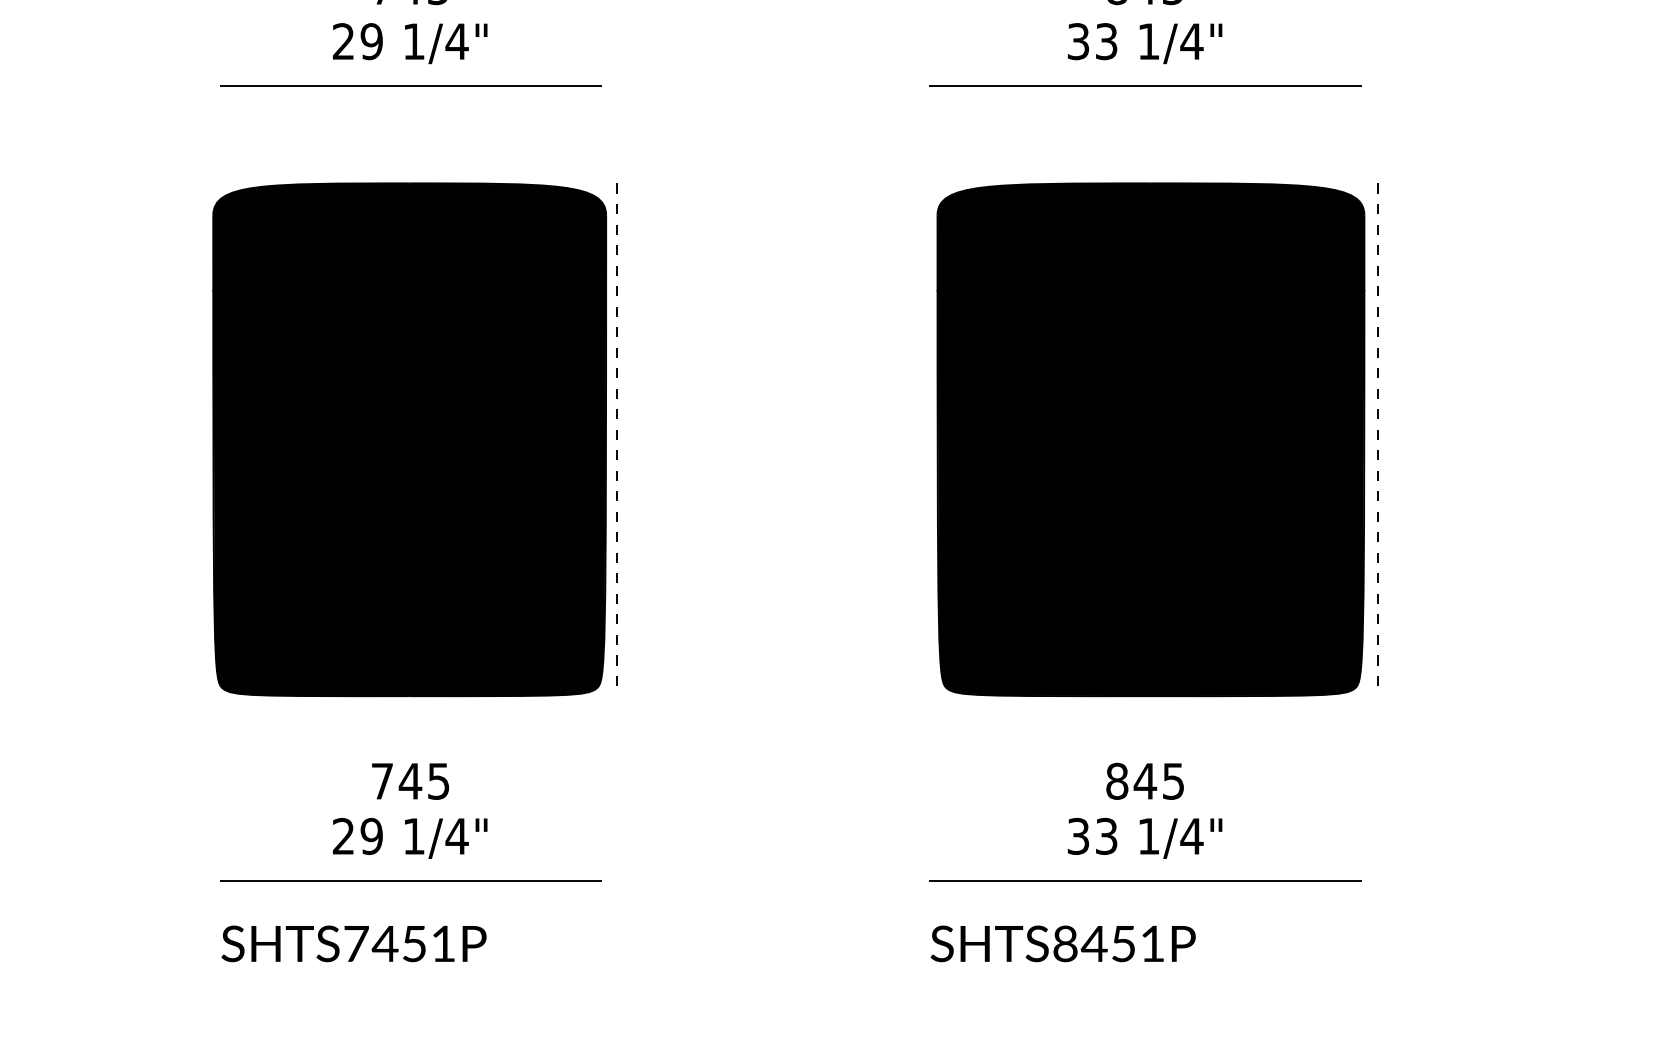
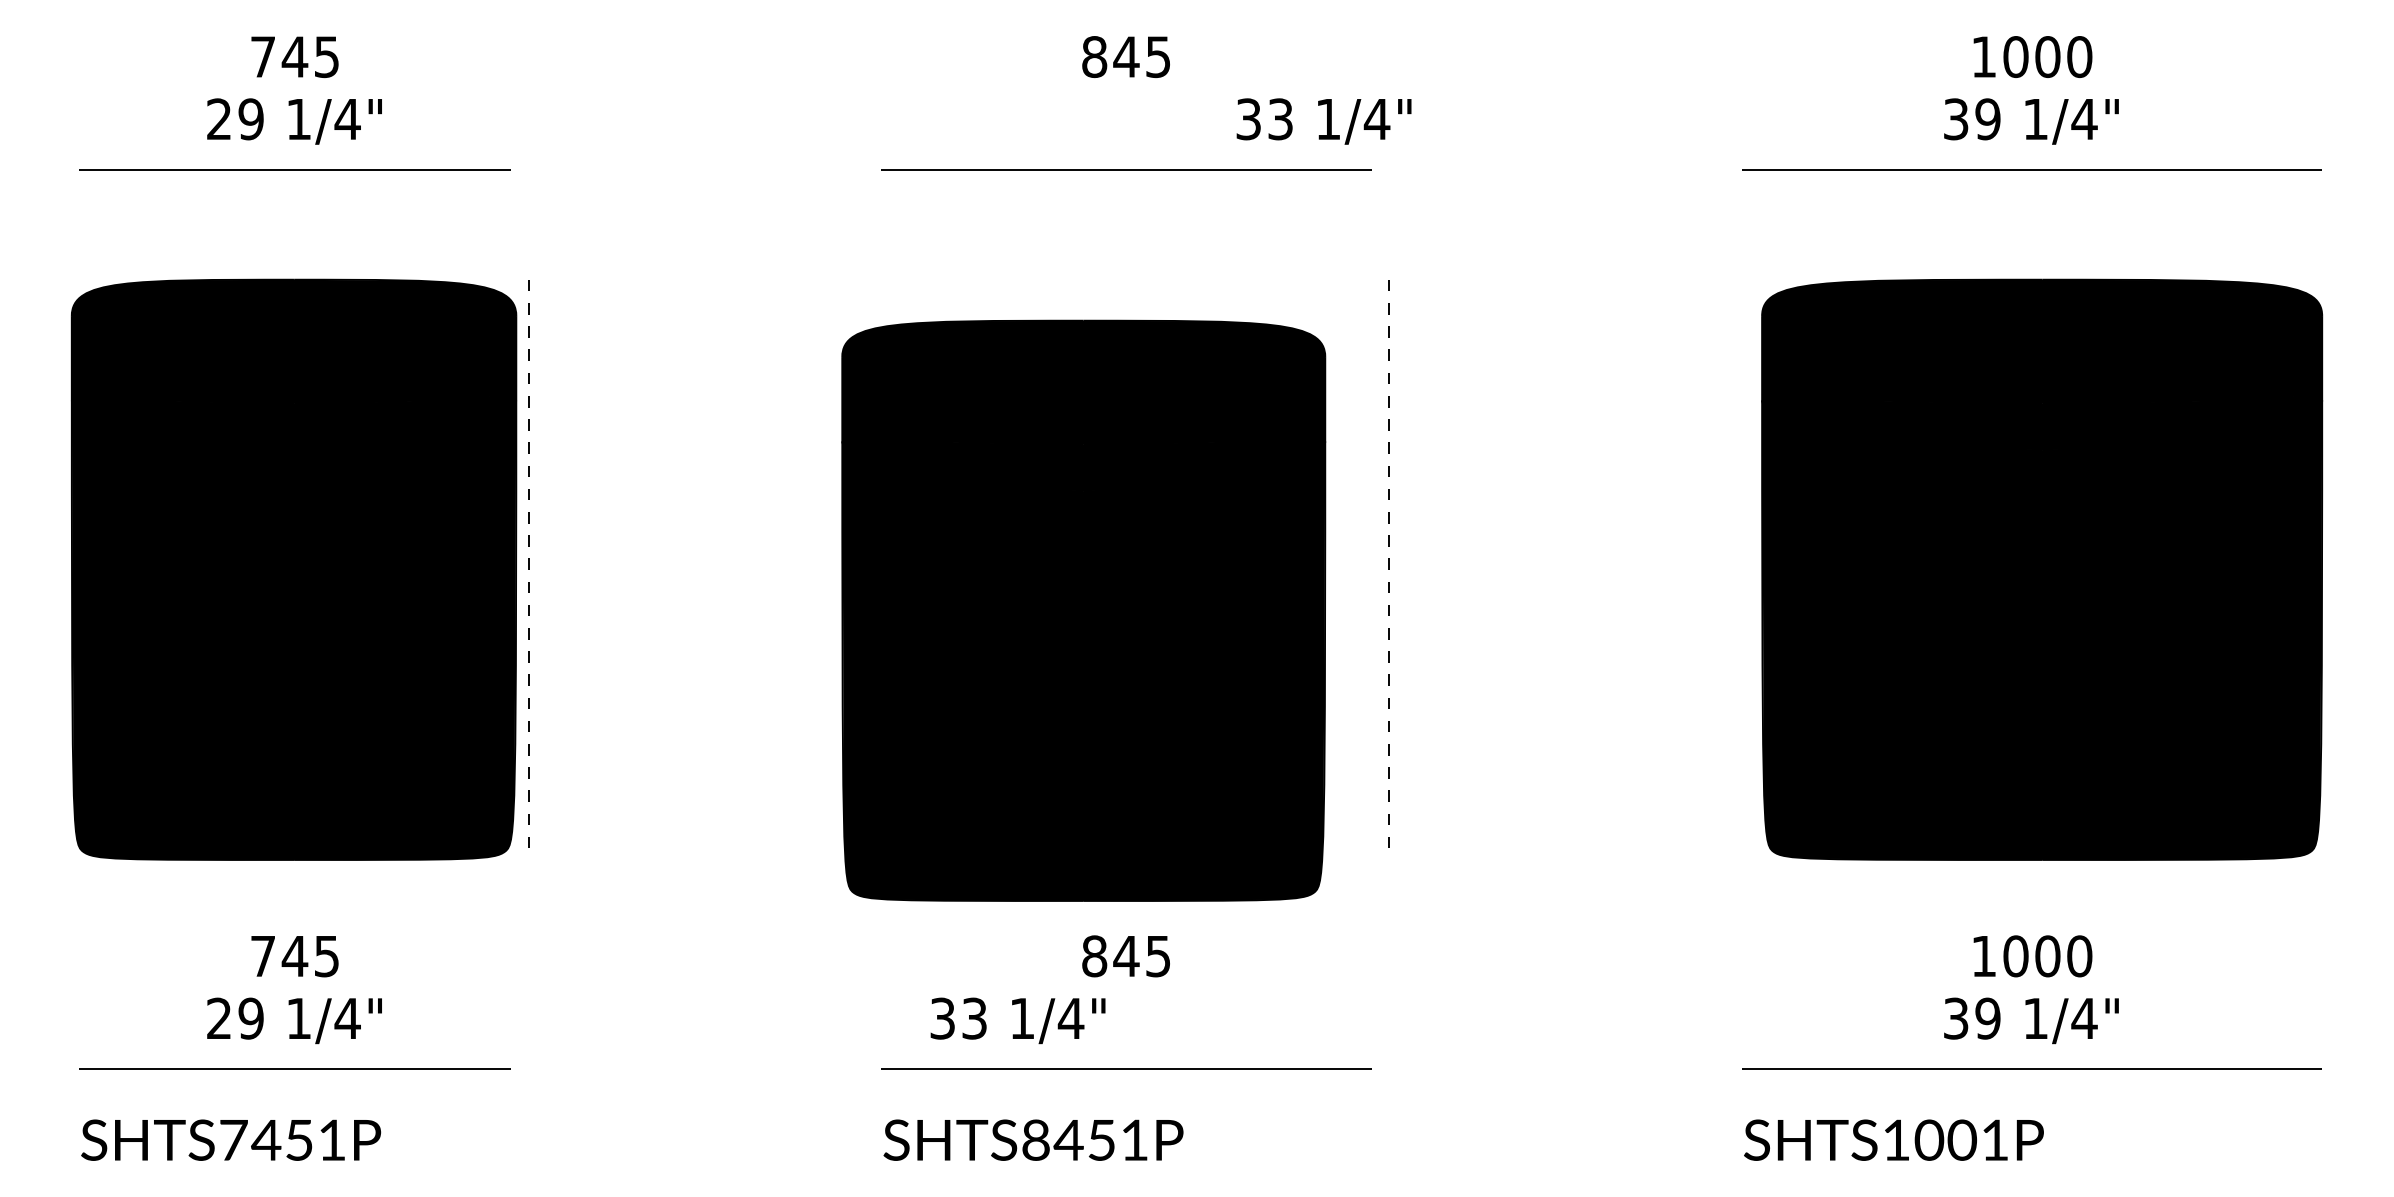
text: (1144, 43) -> (1323, 121), moved
part: (1150, 439) -> (1083, 610), moved
text: (1144, 838) -> (1017, 1020), moved

